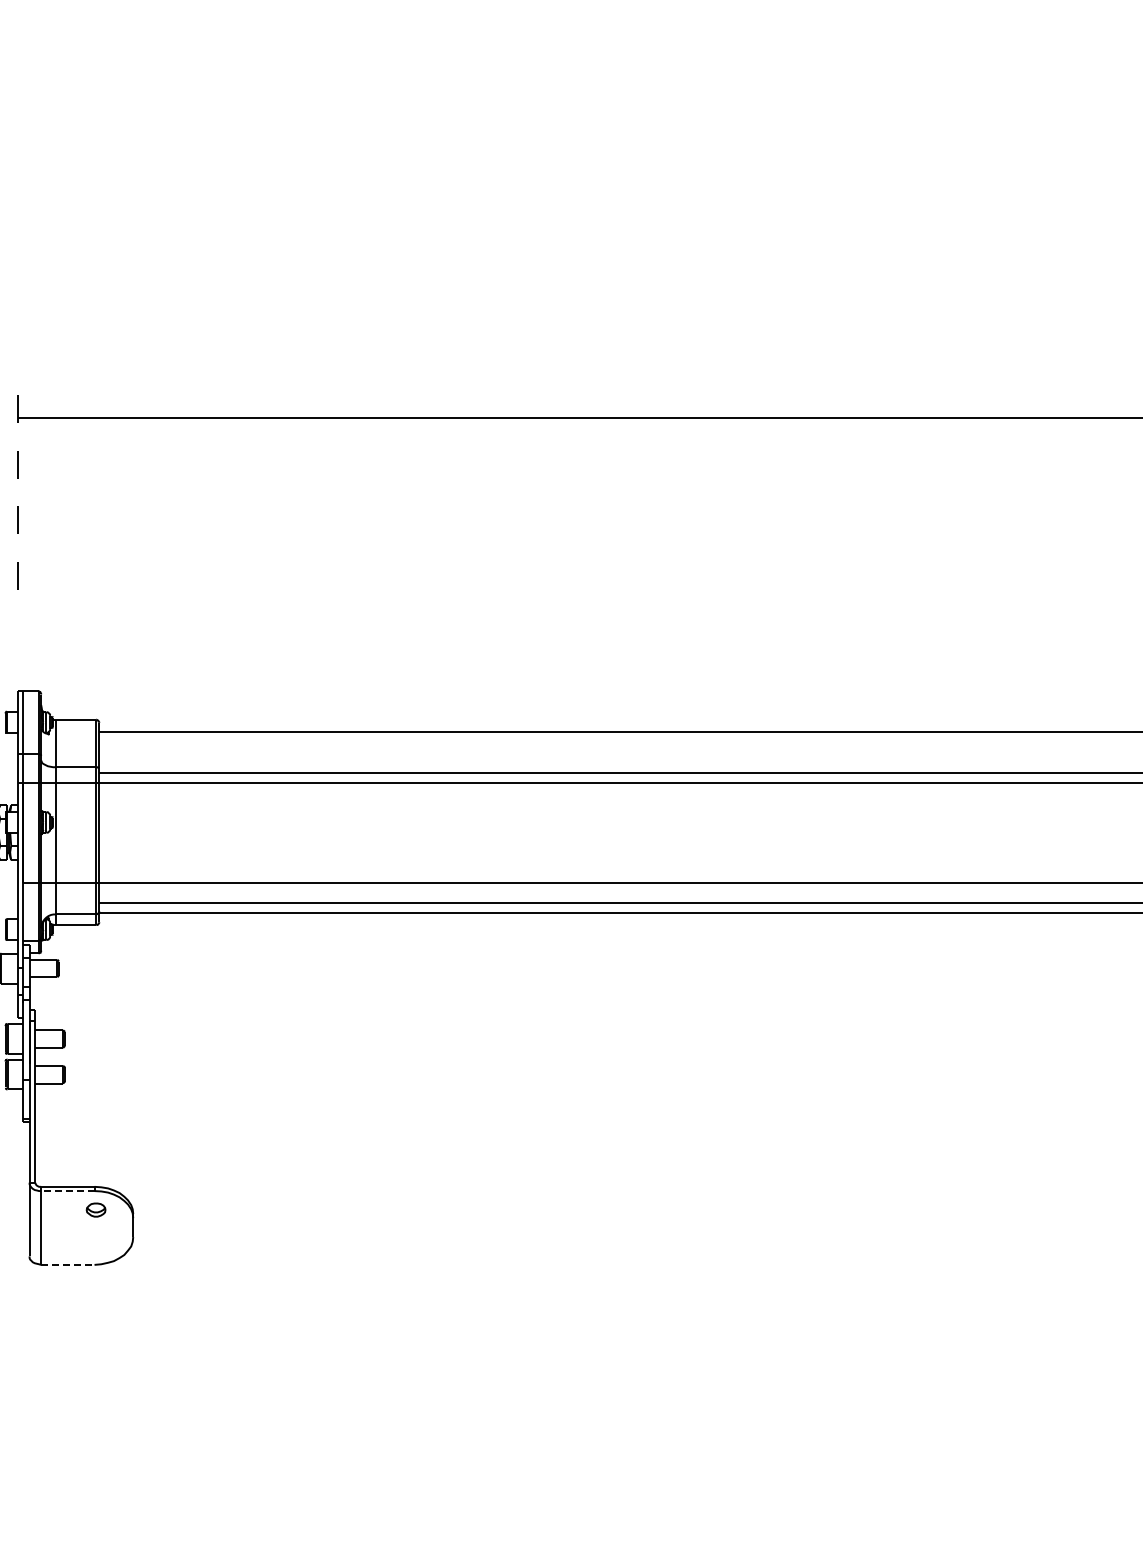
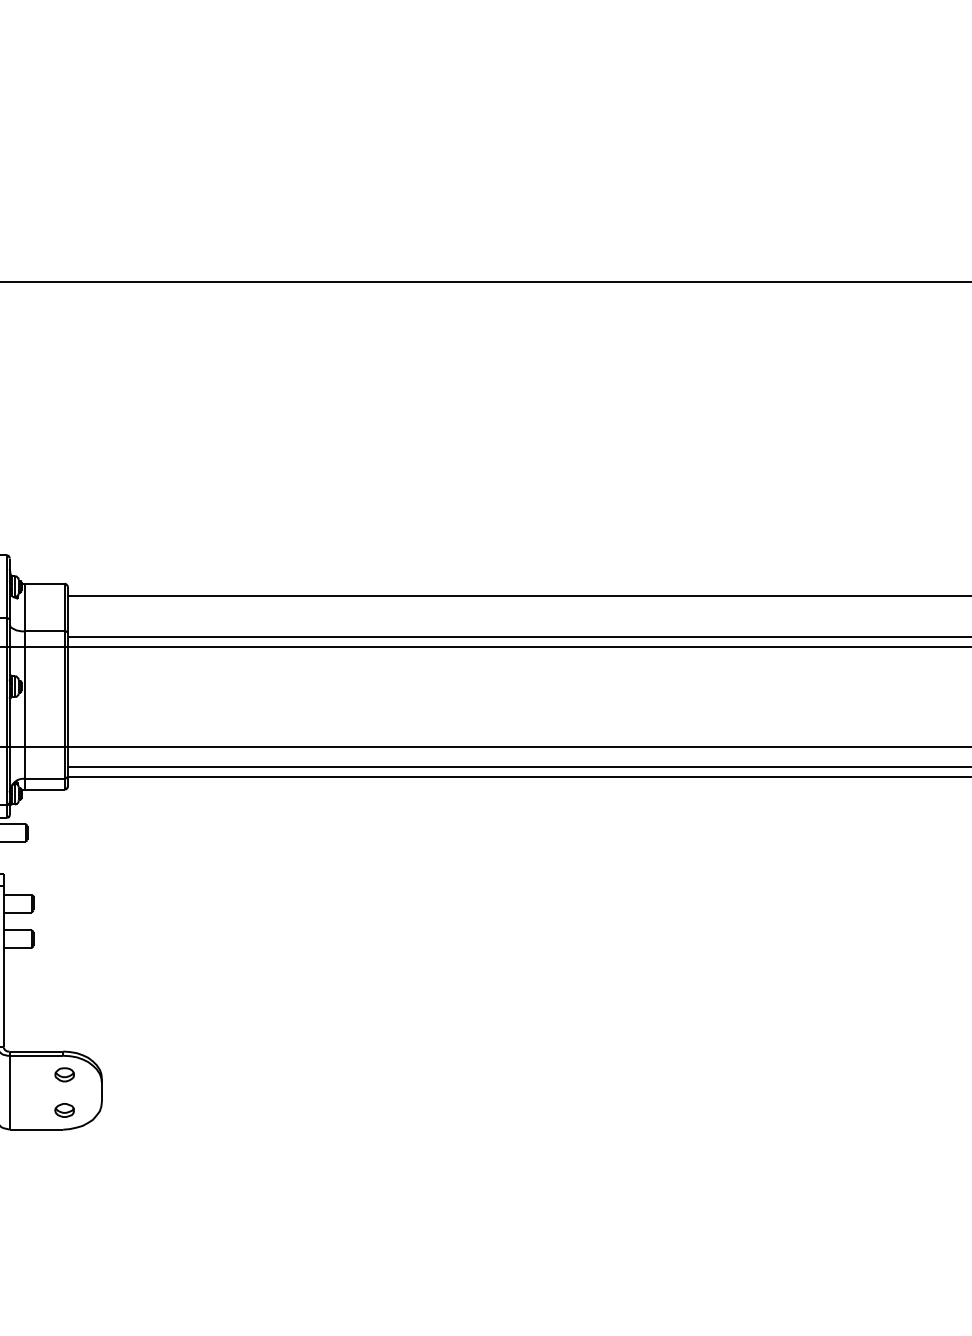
line: (67, 1191) -> (36, 1056), dashed -> solid
part: (95, 1245) -> (64, 1110), added
line: (67, 1264) -> (36, 1129), dashed -> solid

